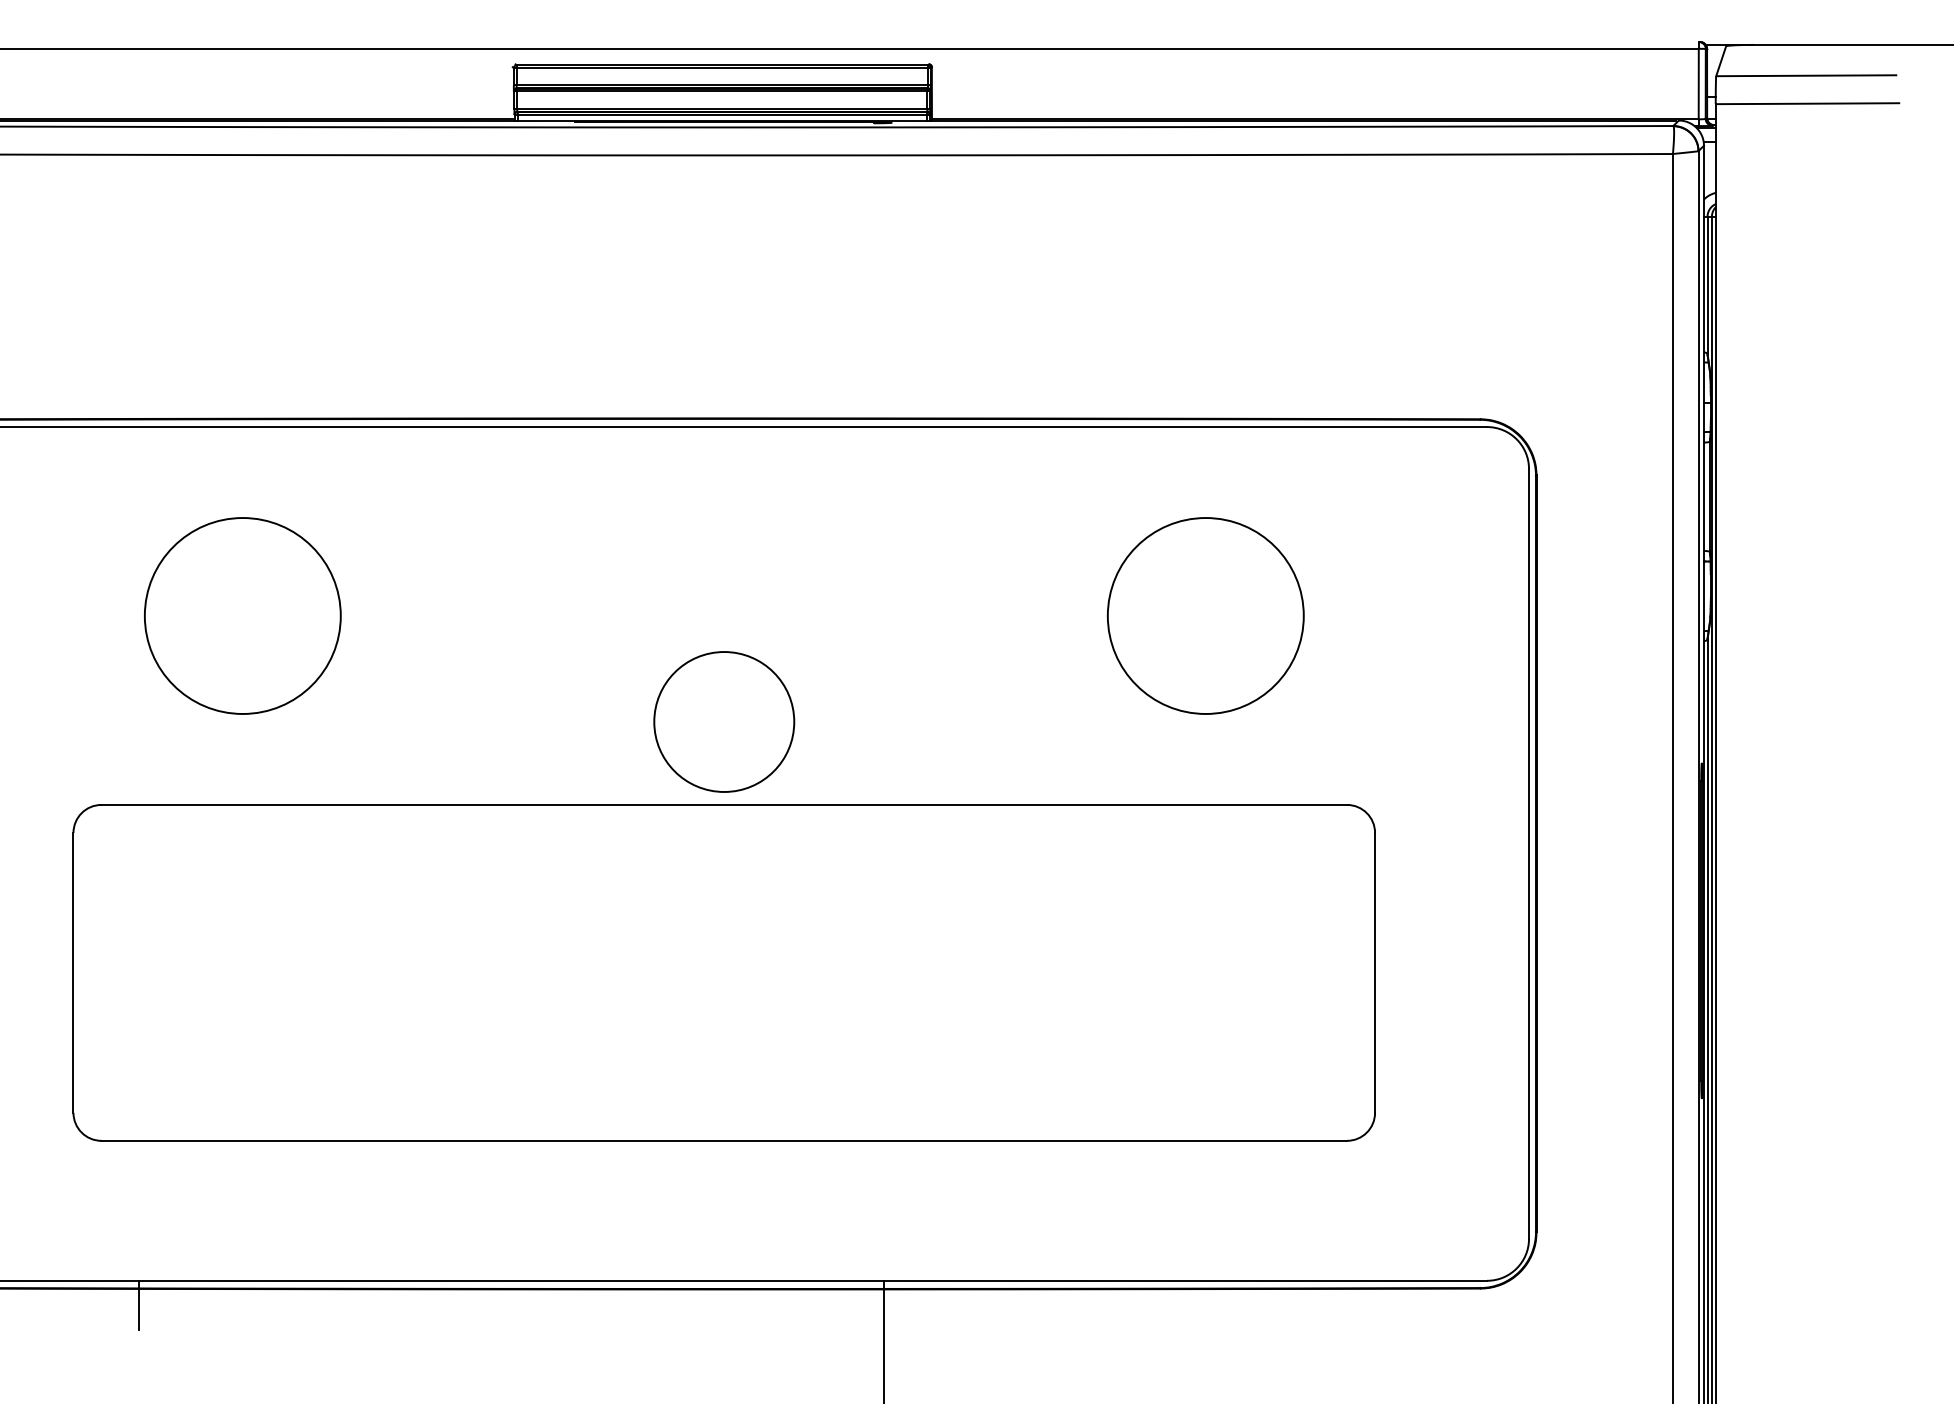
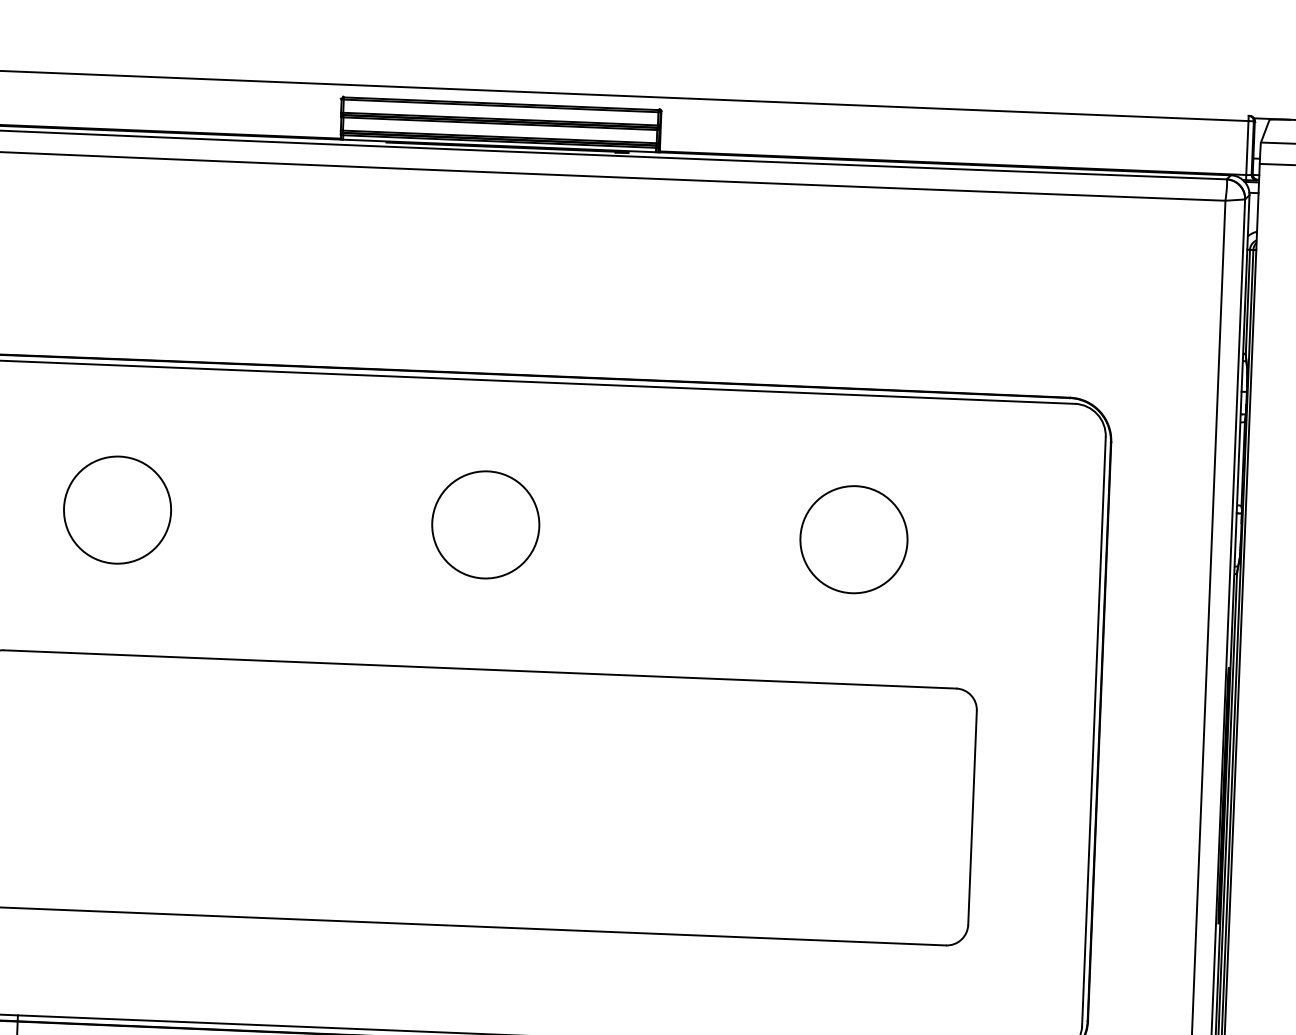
circle: (242, 615) -> (117, 509), size x0.71
circle: (1205, 615) -> (853, 539), size x0.71
circle: (724, 721) -> (485, 524), moved

